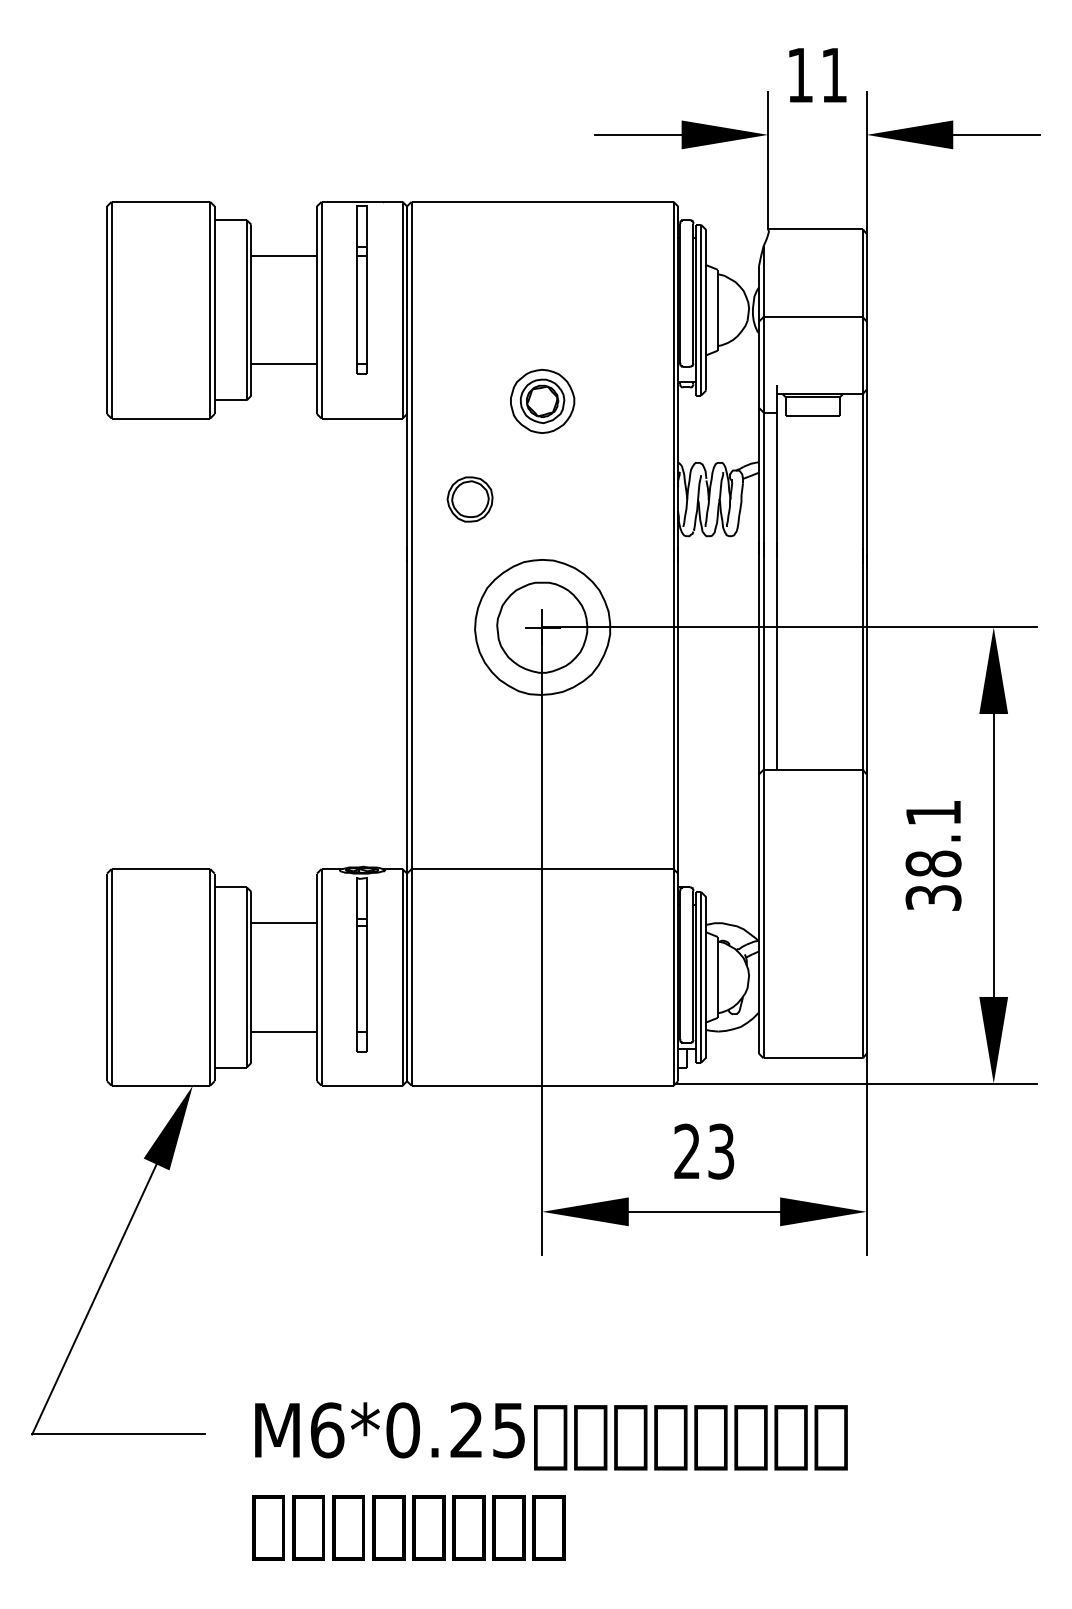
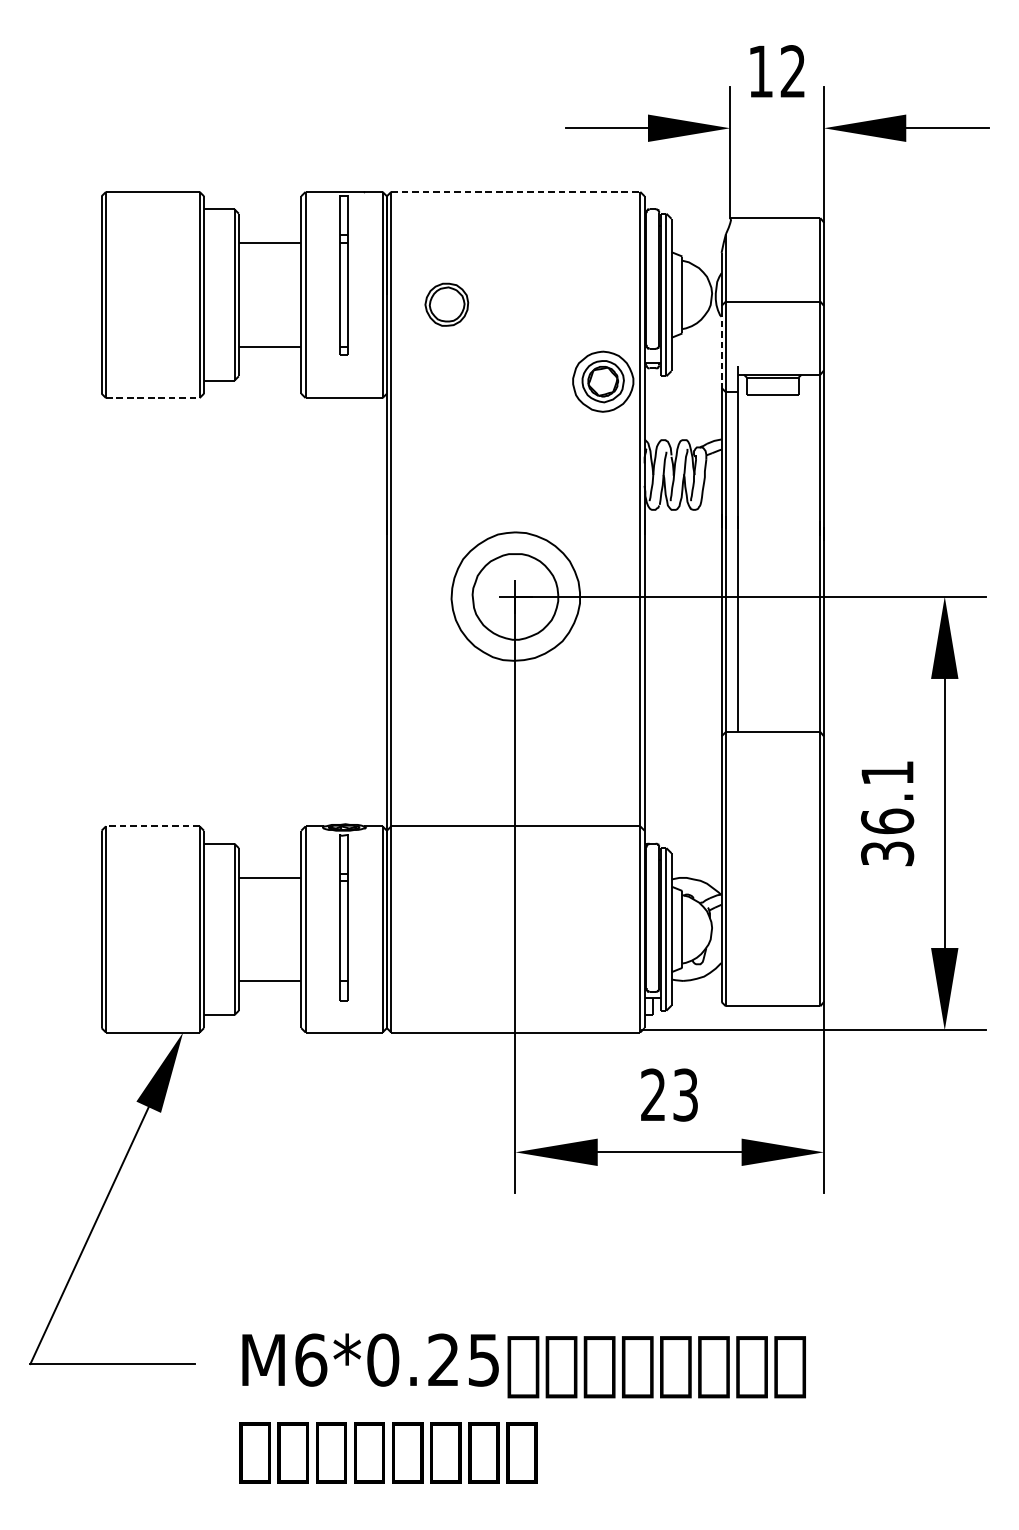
text: (833, 74) -> (792, 70), 11 -> 12
line: (542, 201) -> (515, 191), solid -> dashed
line: (759, 364) -> (722, 346), solid -> dashed
part: (542, 401) -> (603, 381), moved
line: (161, 418) -> (153, 397), solid -> dashed
part: (469, 499) -> (446, 304), moved
text: (933, 863) -> (887, 821), 38.1 -> 36.1
line: (160, 869) -> (152, 826), solid -> dashed

